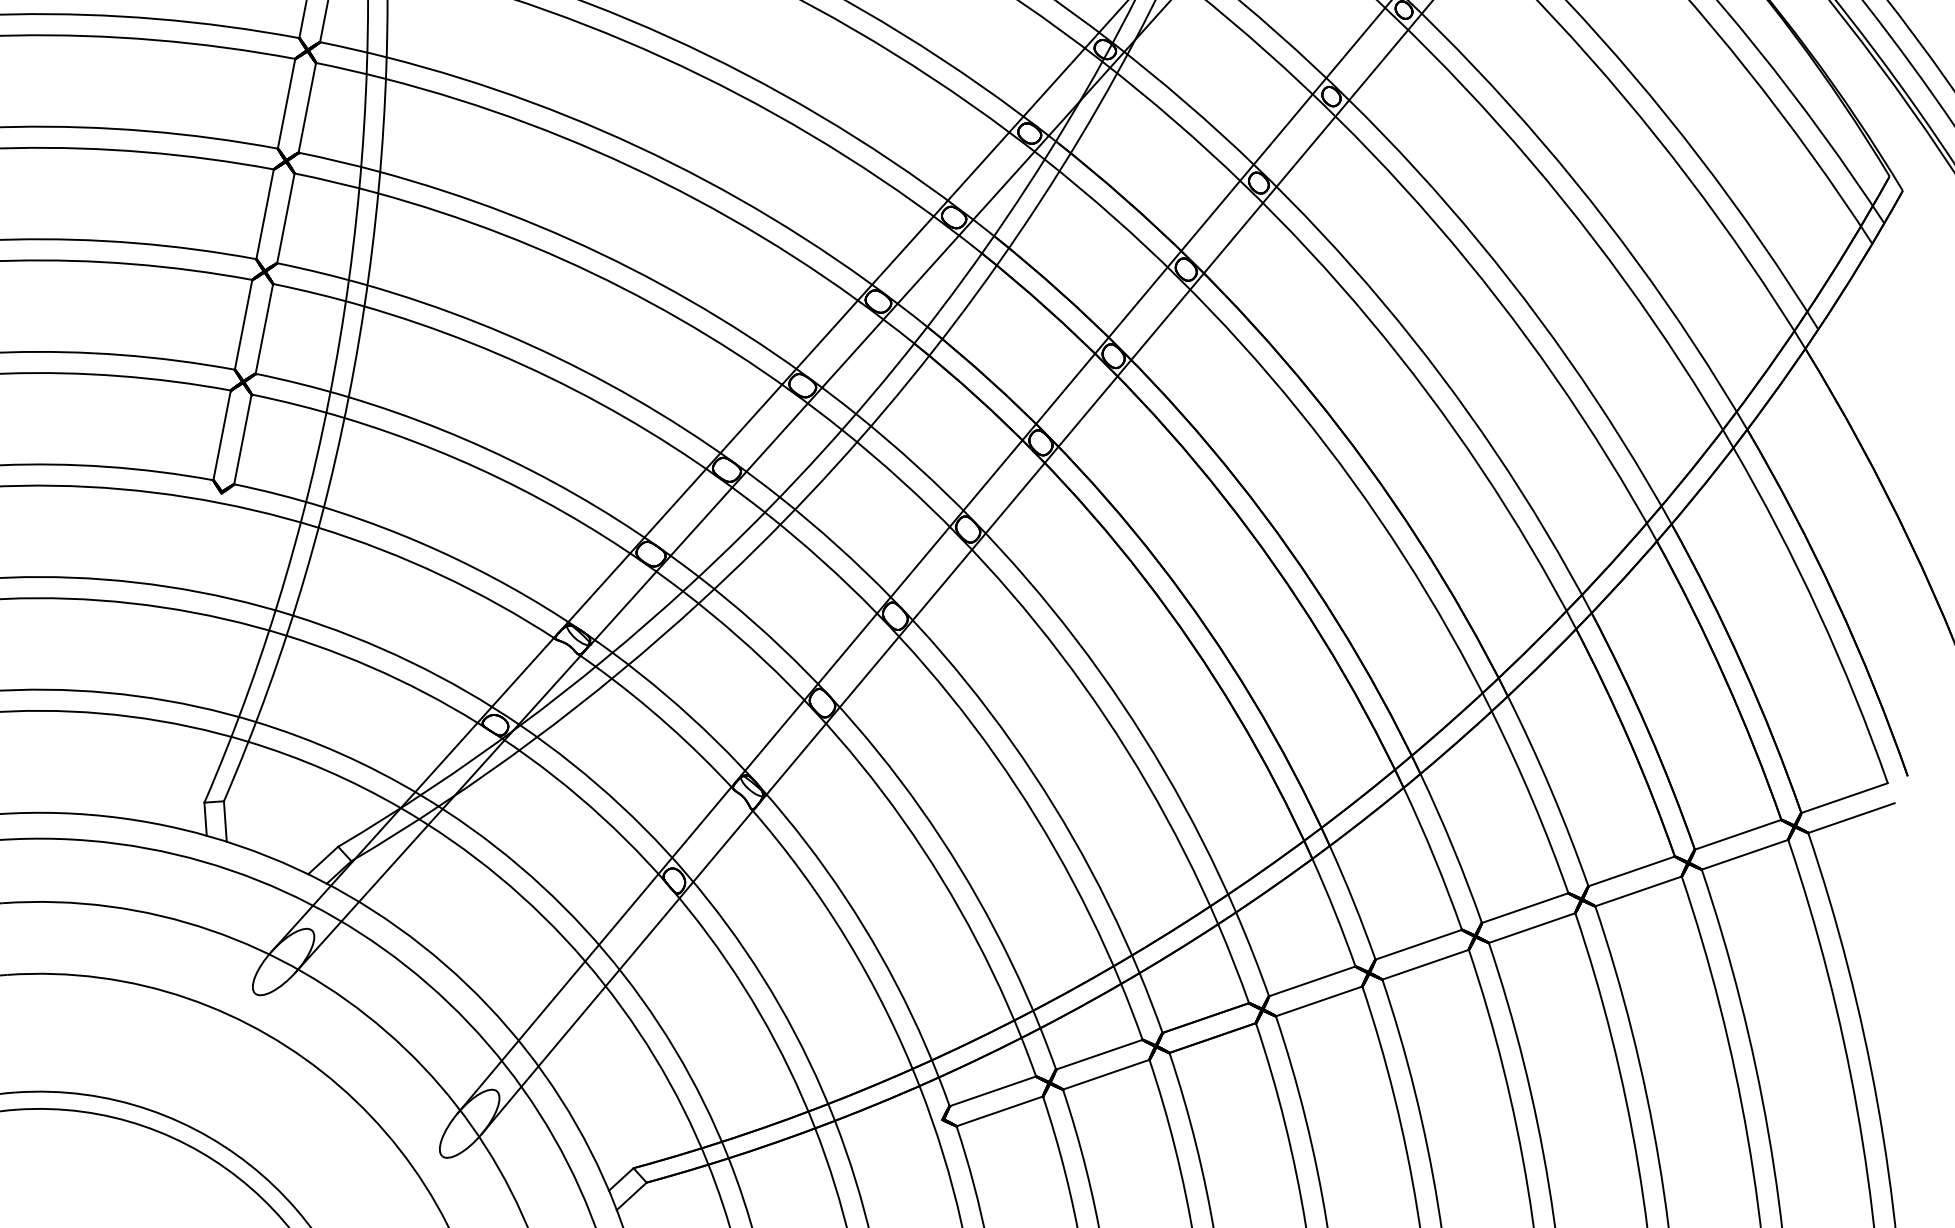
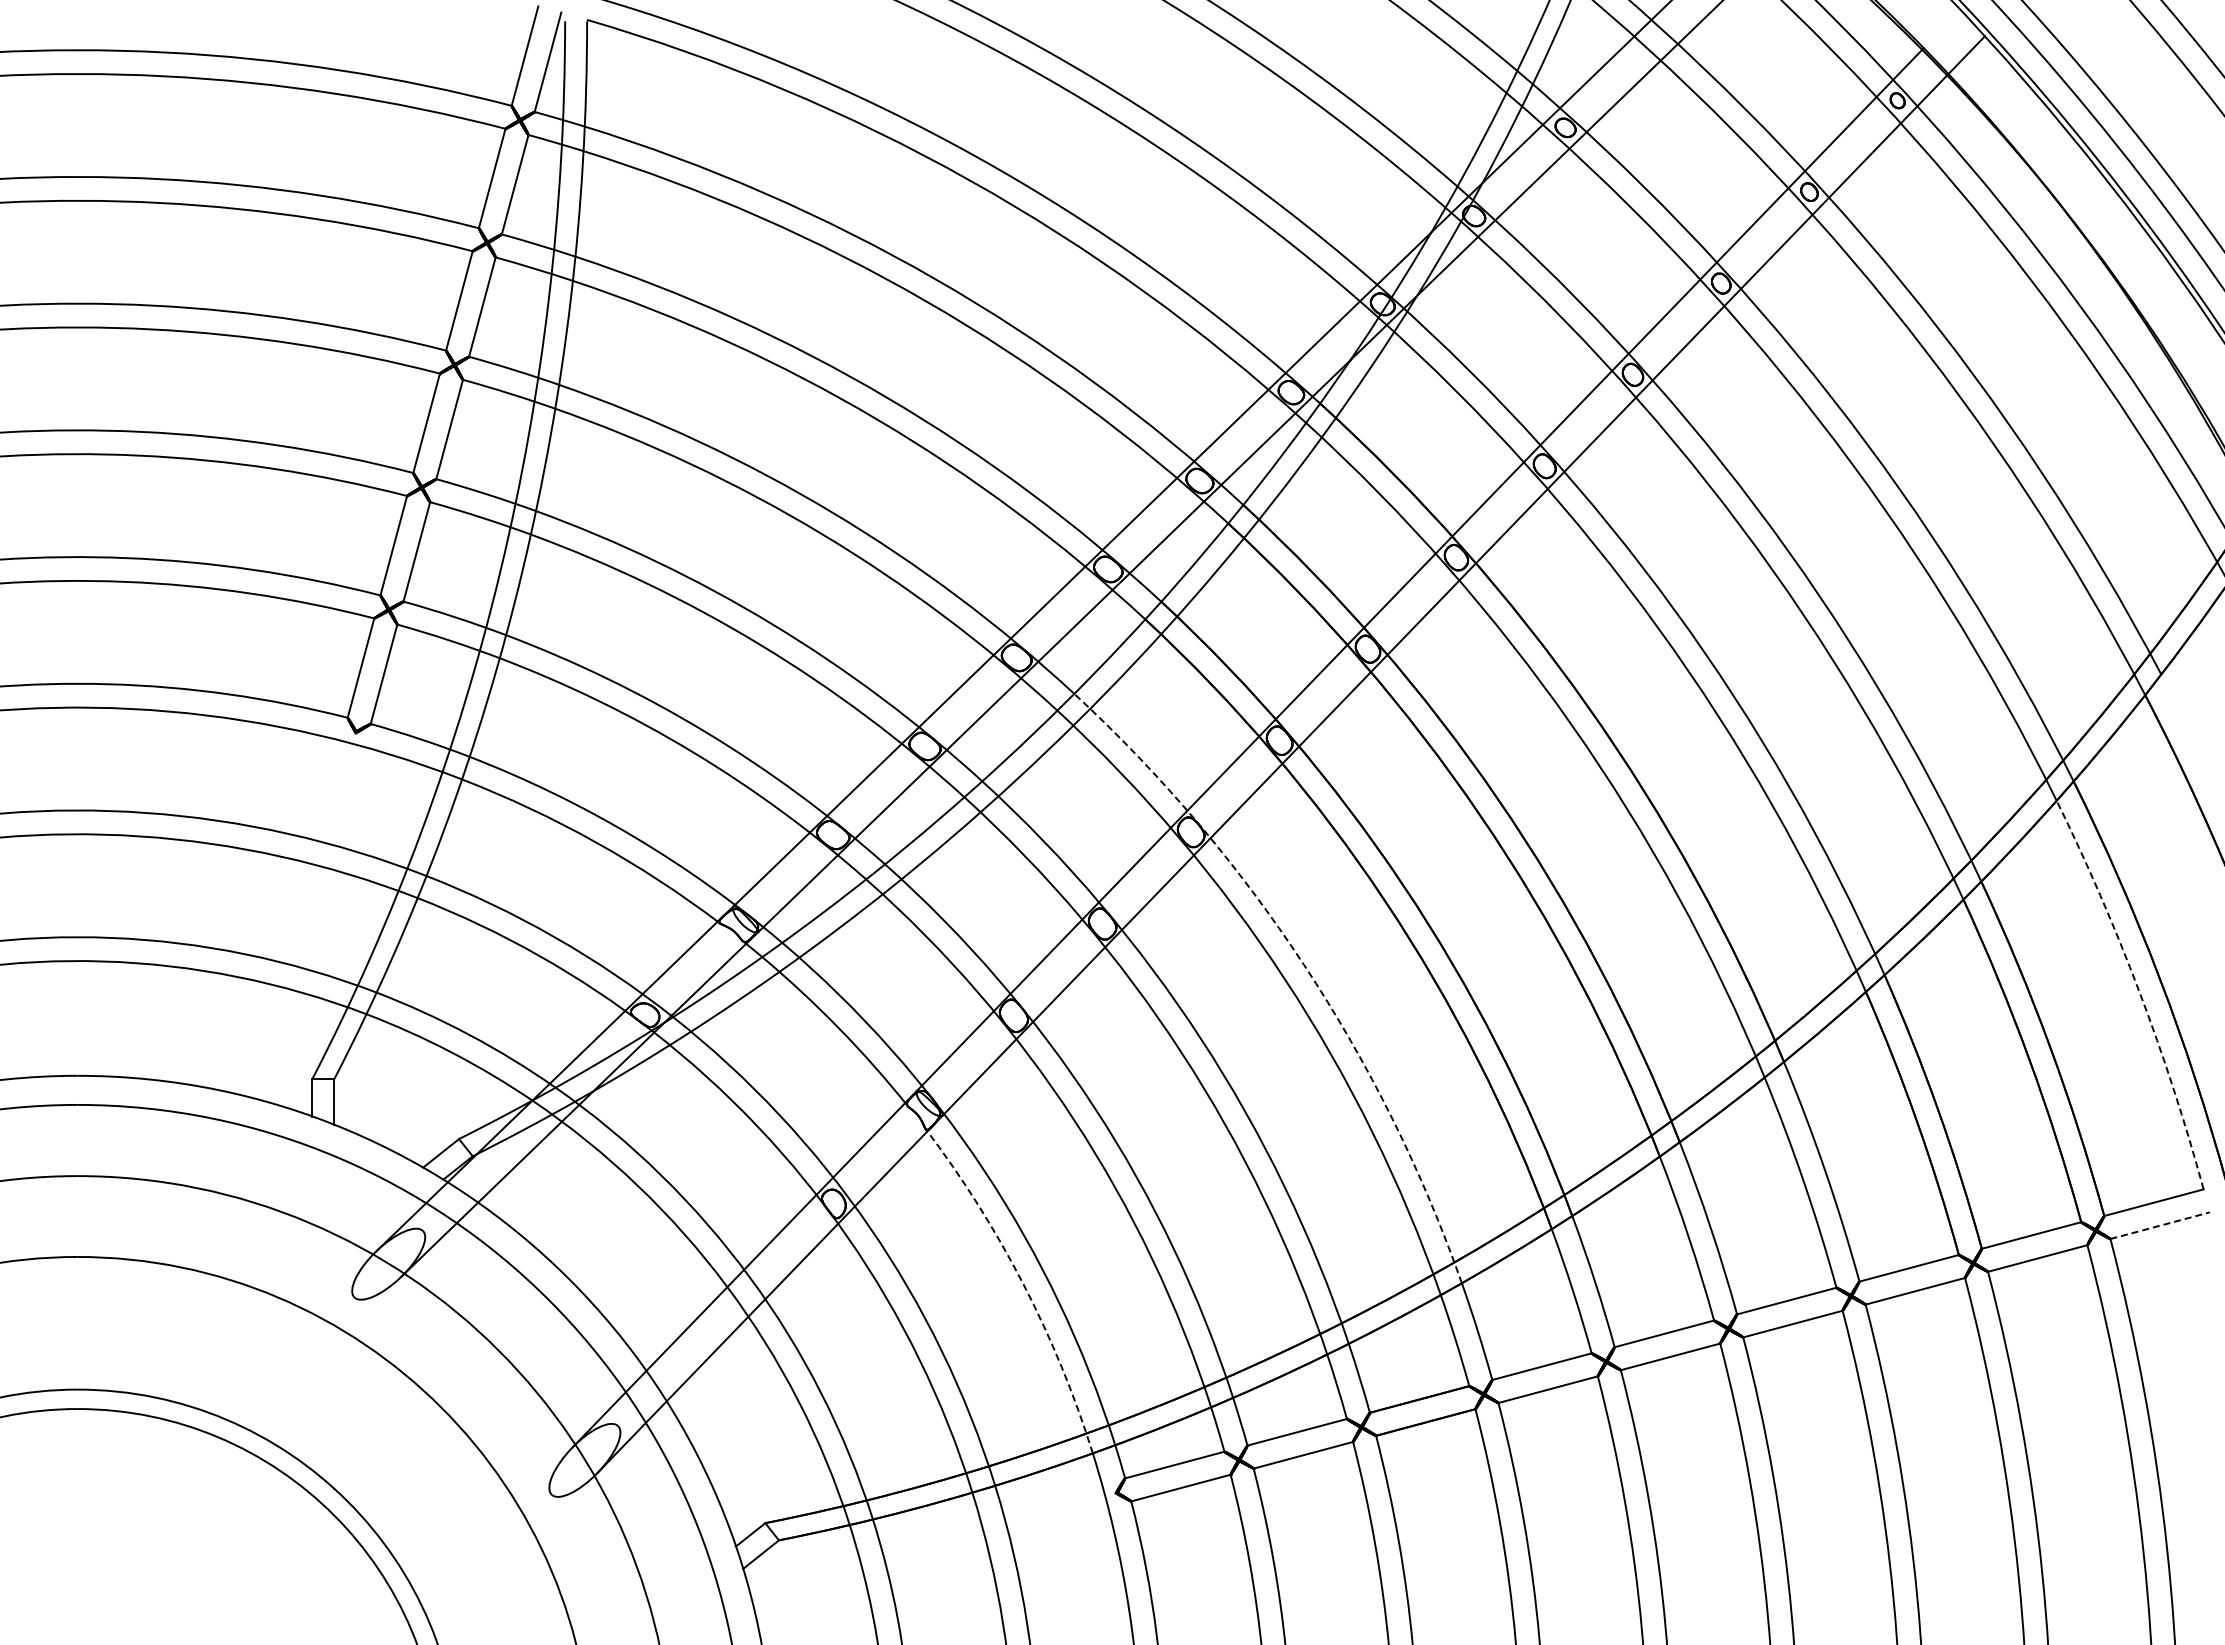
arc: (1818, 611) -> (2139, 991), solid -> dashed
arc: (1076, 639) -> (1304, 964), solid -> dashed
line: (1851, 817) -> (2160, 1225), solid -> dashed
arc: (847, 939) -> (1023, 1283), solid -> dashed

